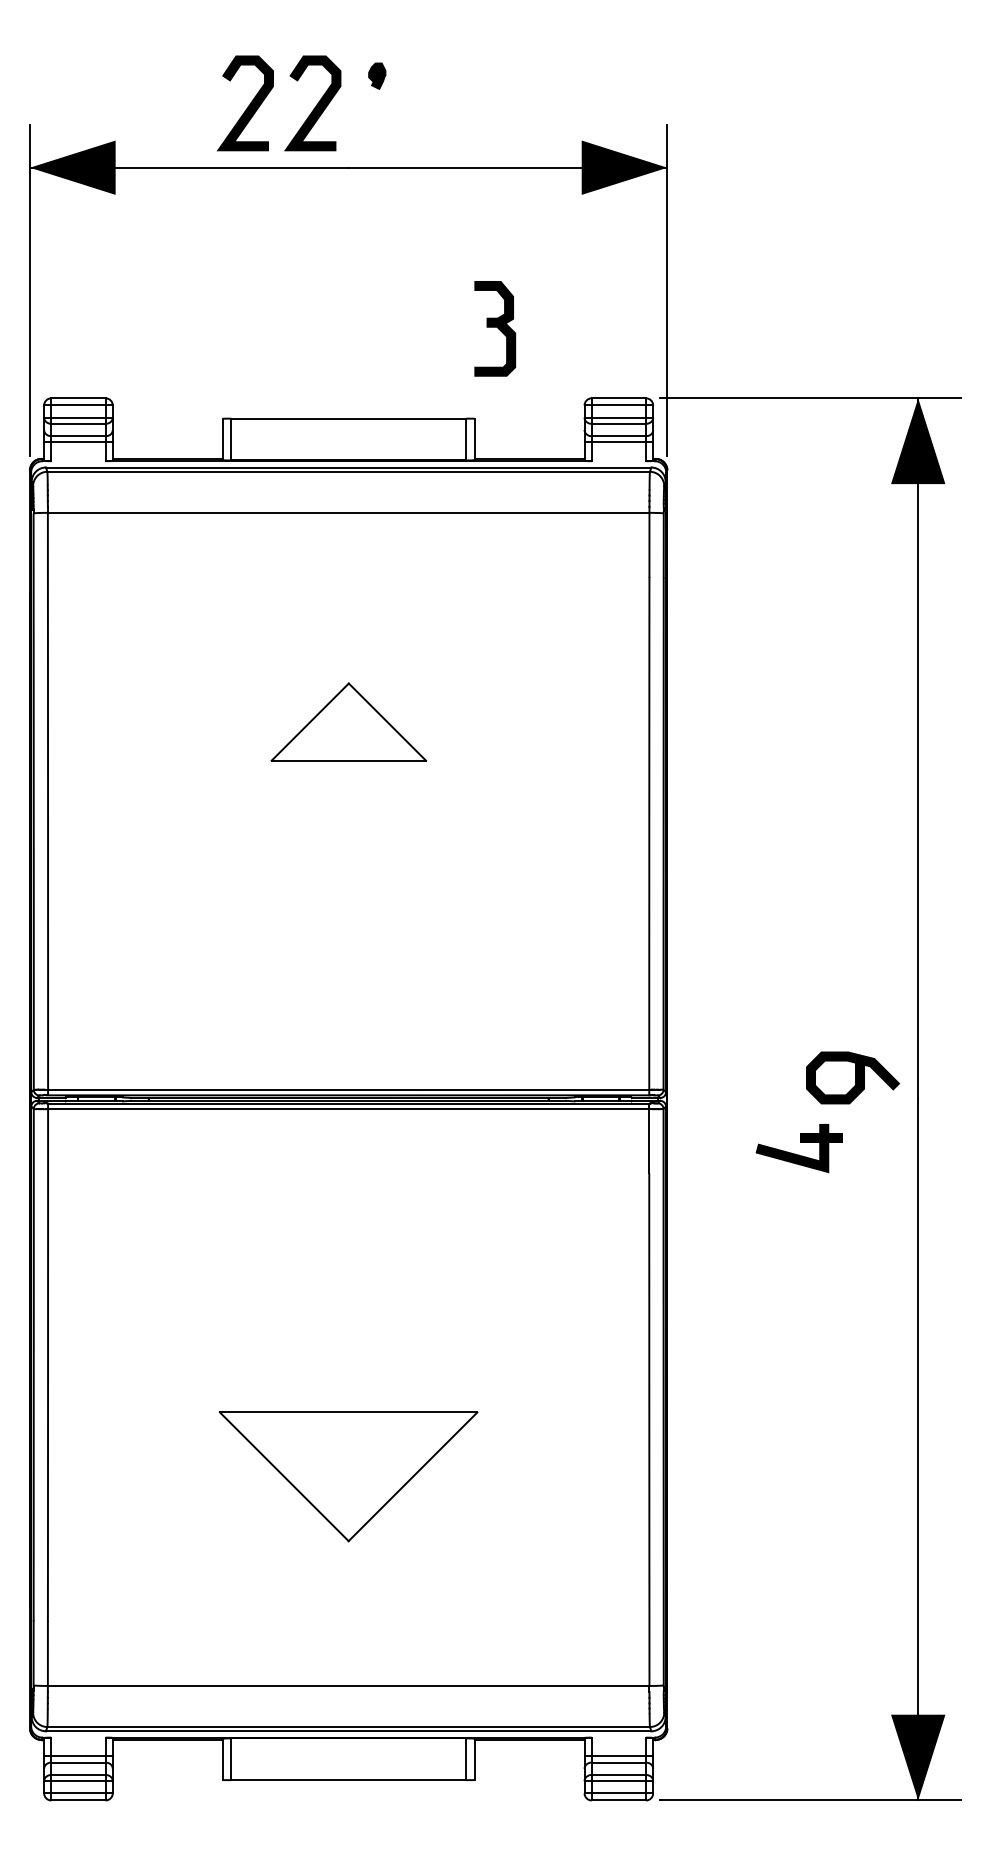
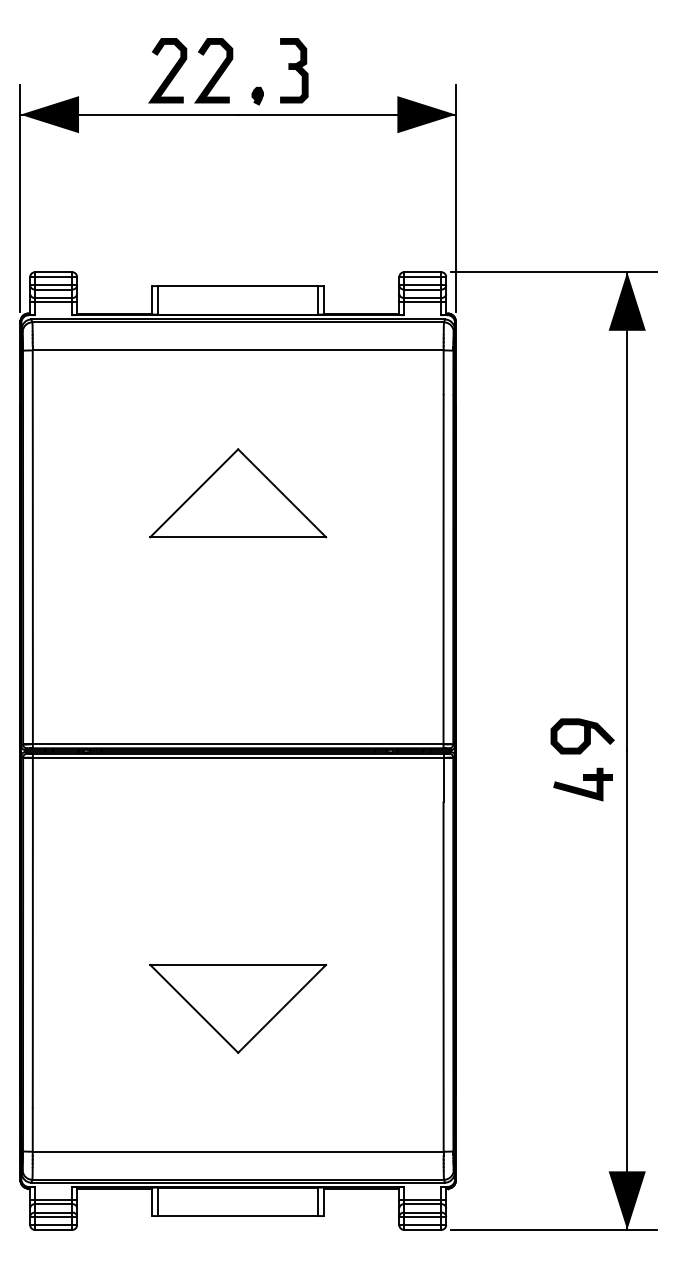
part: (376, 75) -> (257, 95), moved
part: (495, 328) -> (294, 70), moved
part: (349, 722) -> (238, 493), size x1.67
part: (798, 1148) -> (582, 784), moved

